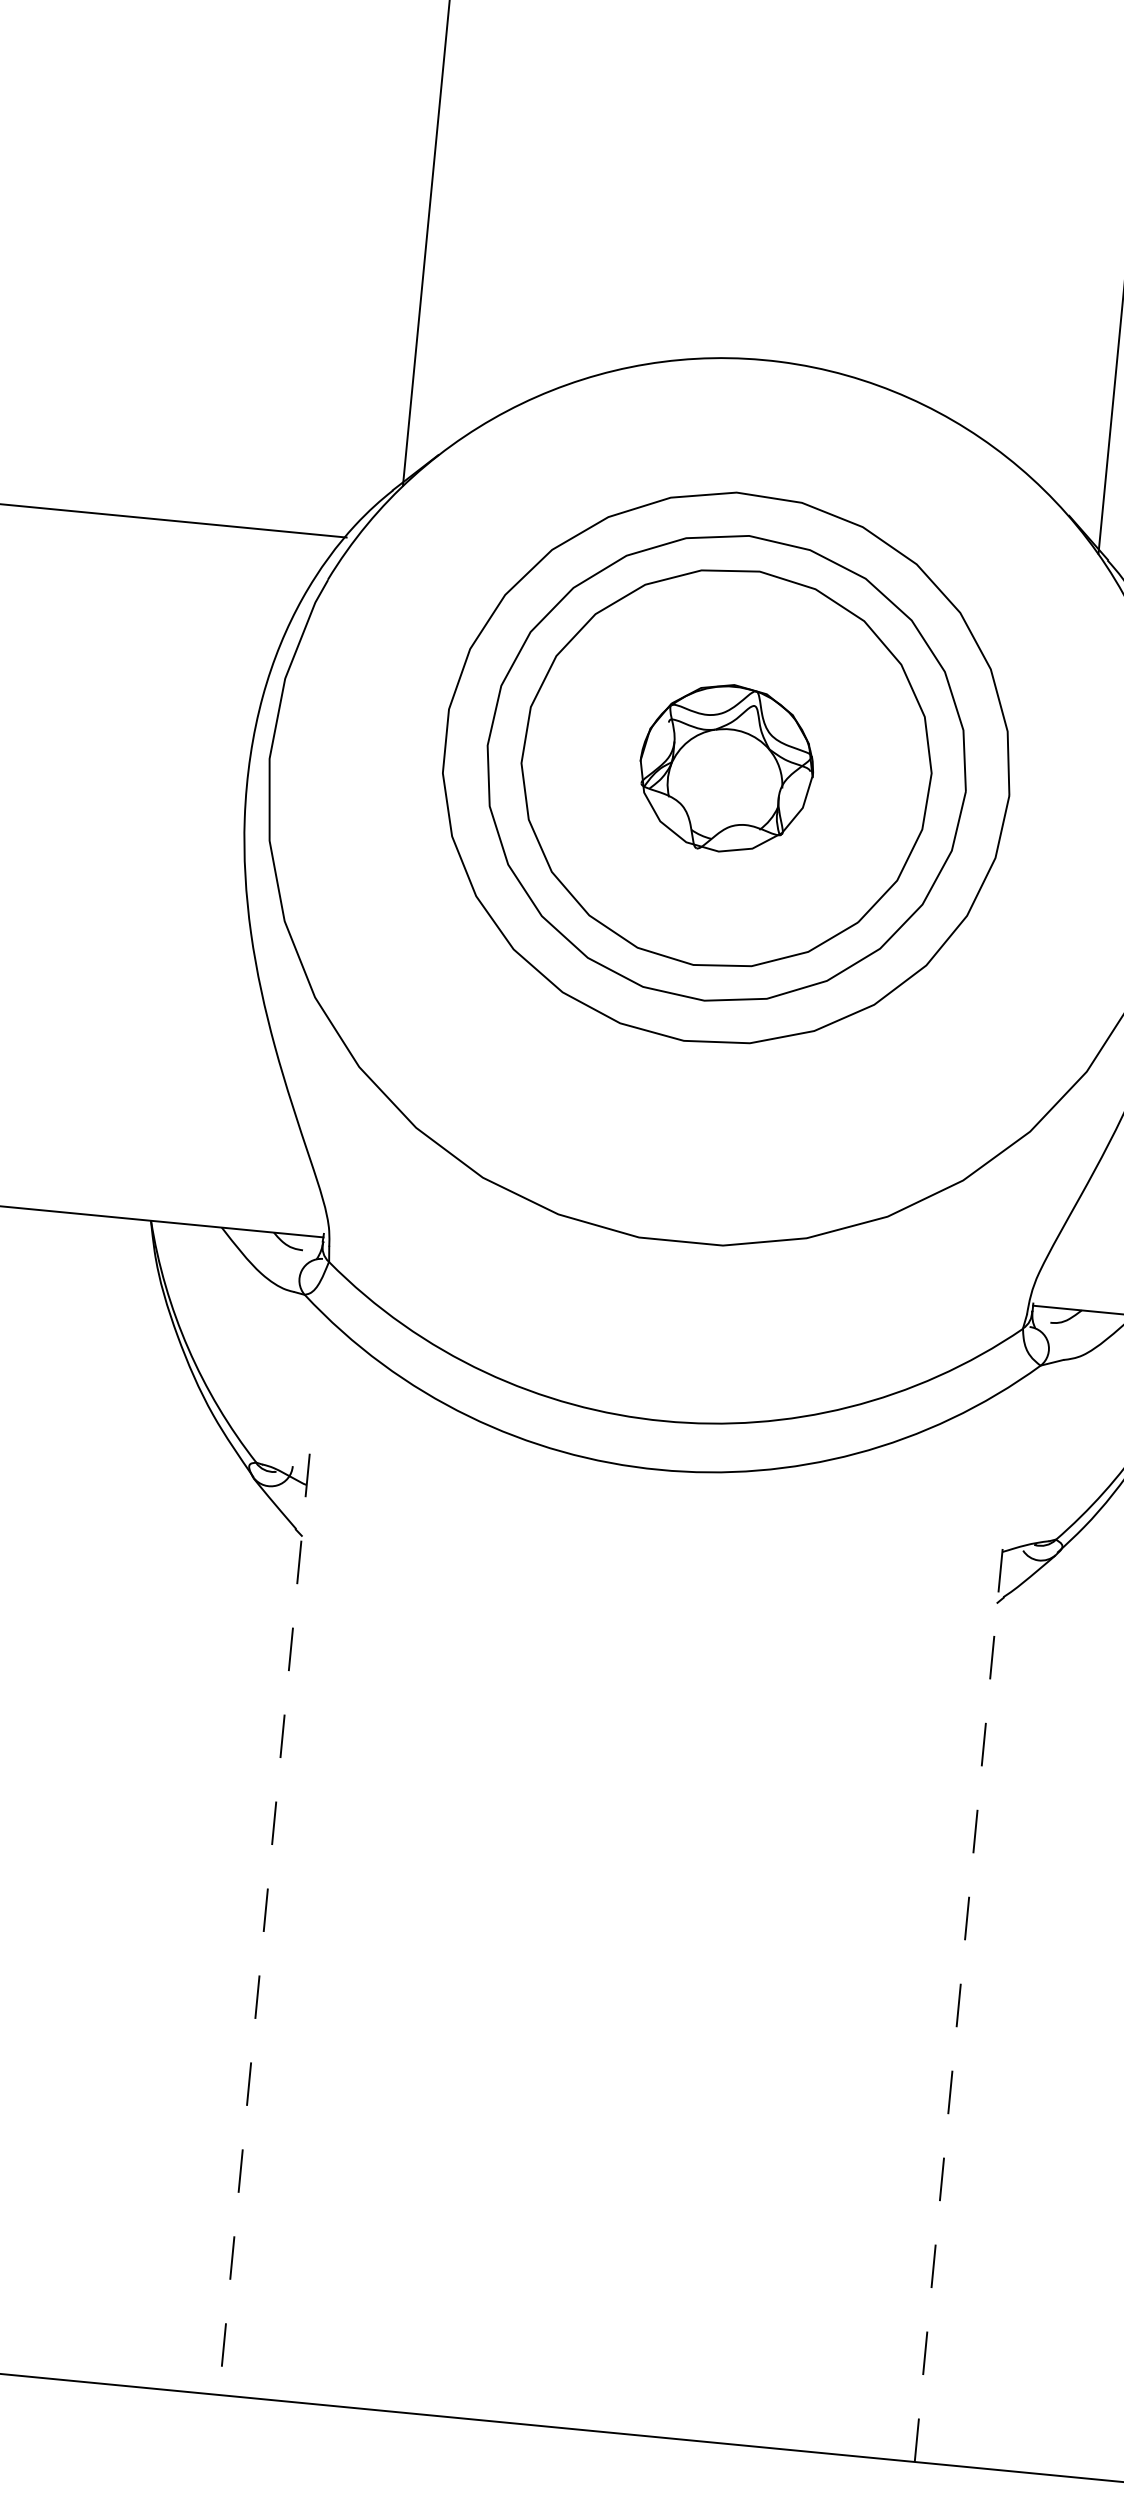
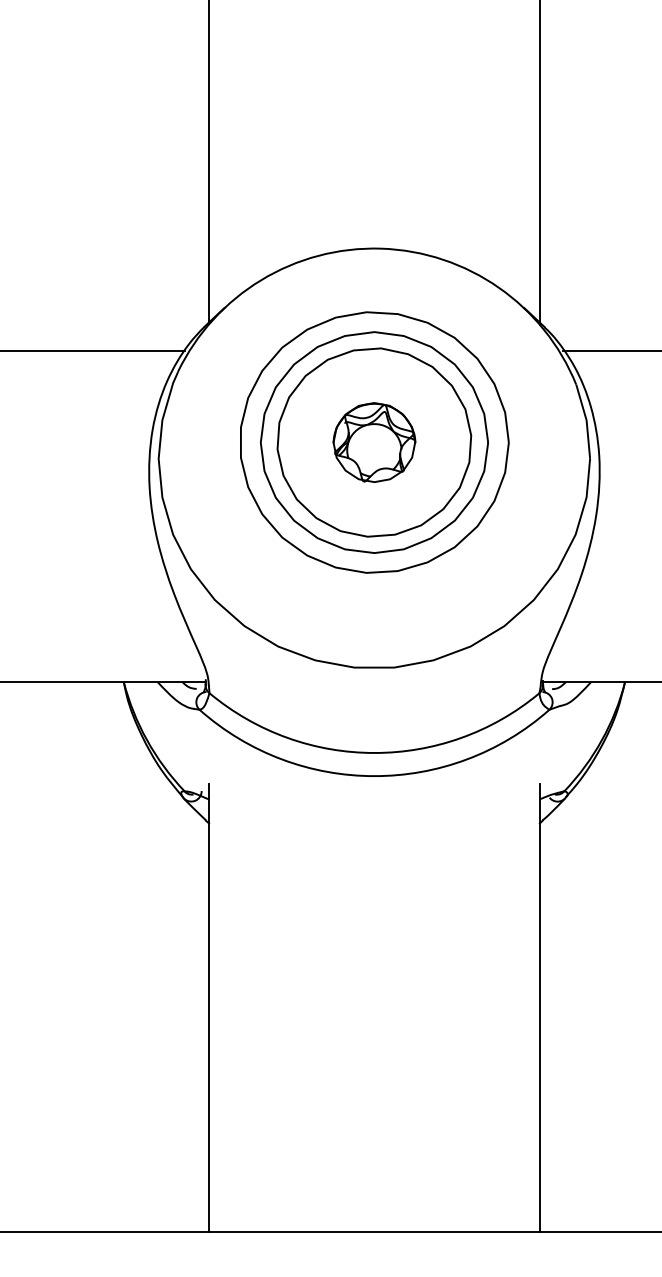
line: (265, 1925) -> (209, 1008), dashed -> solid
line: (959, 1991) -> (539, 1008), dashed -> solid

